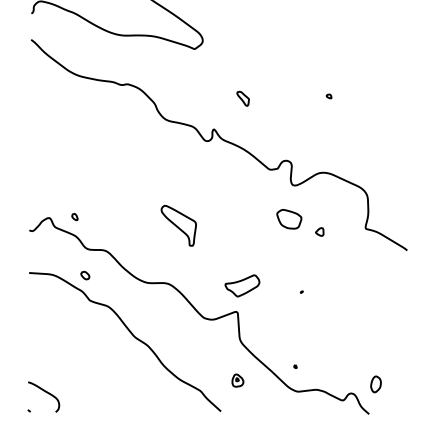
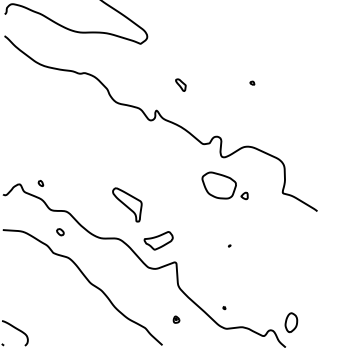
part: (289, 218) -> (219, 184), size x1.67
part: (178, 225) -> (127, 204), moved
part: (85, 275) -> (60, 232), moved
part: (242, 285) -> (158, 240), moved
part: (237, 380) -> (176, 319), size x0.62
part: (375, 384) -> (290, 322), size x1.43

